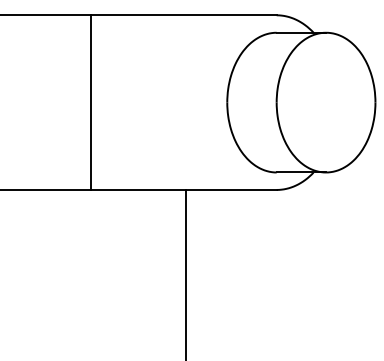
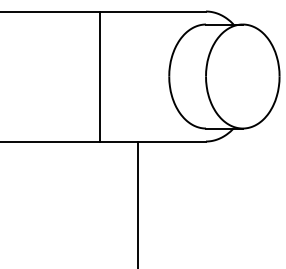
line: (90, 102) -> (100, 76), moved

